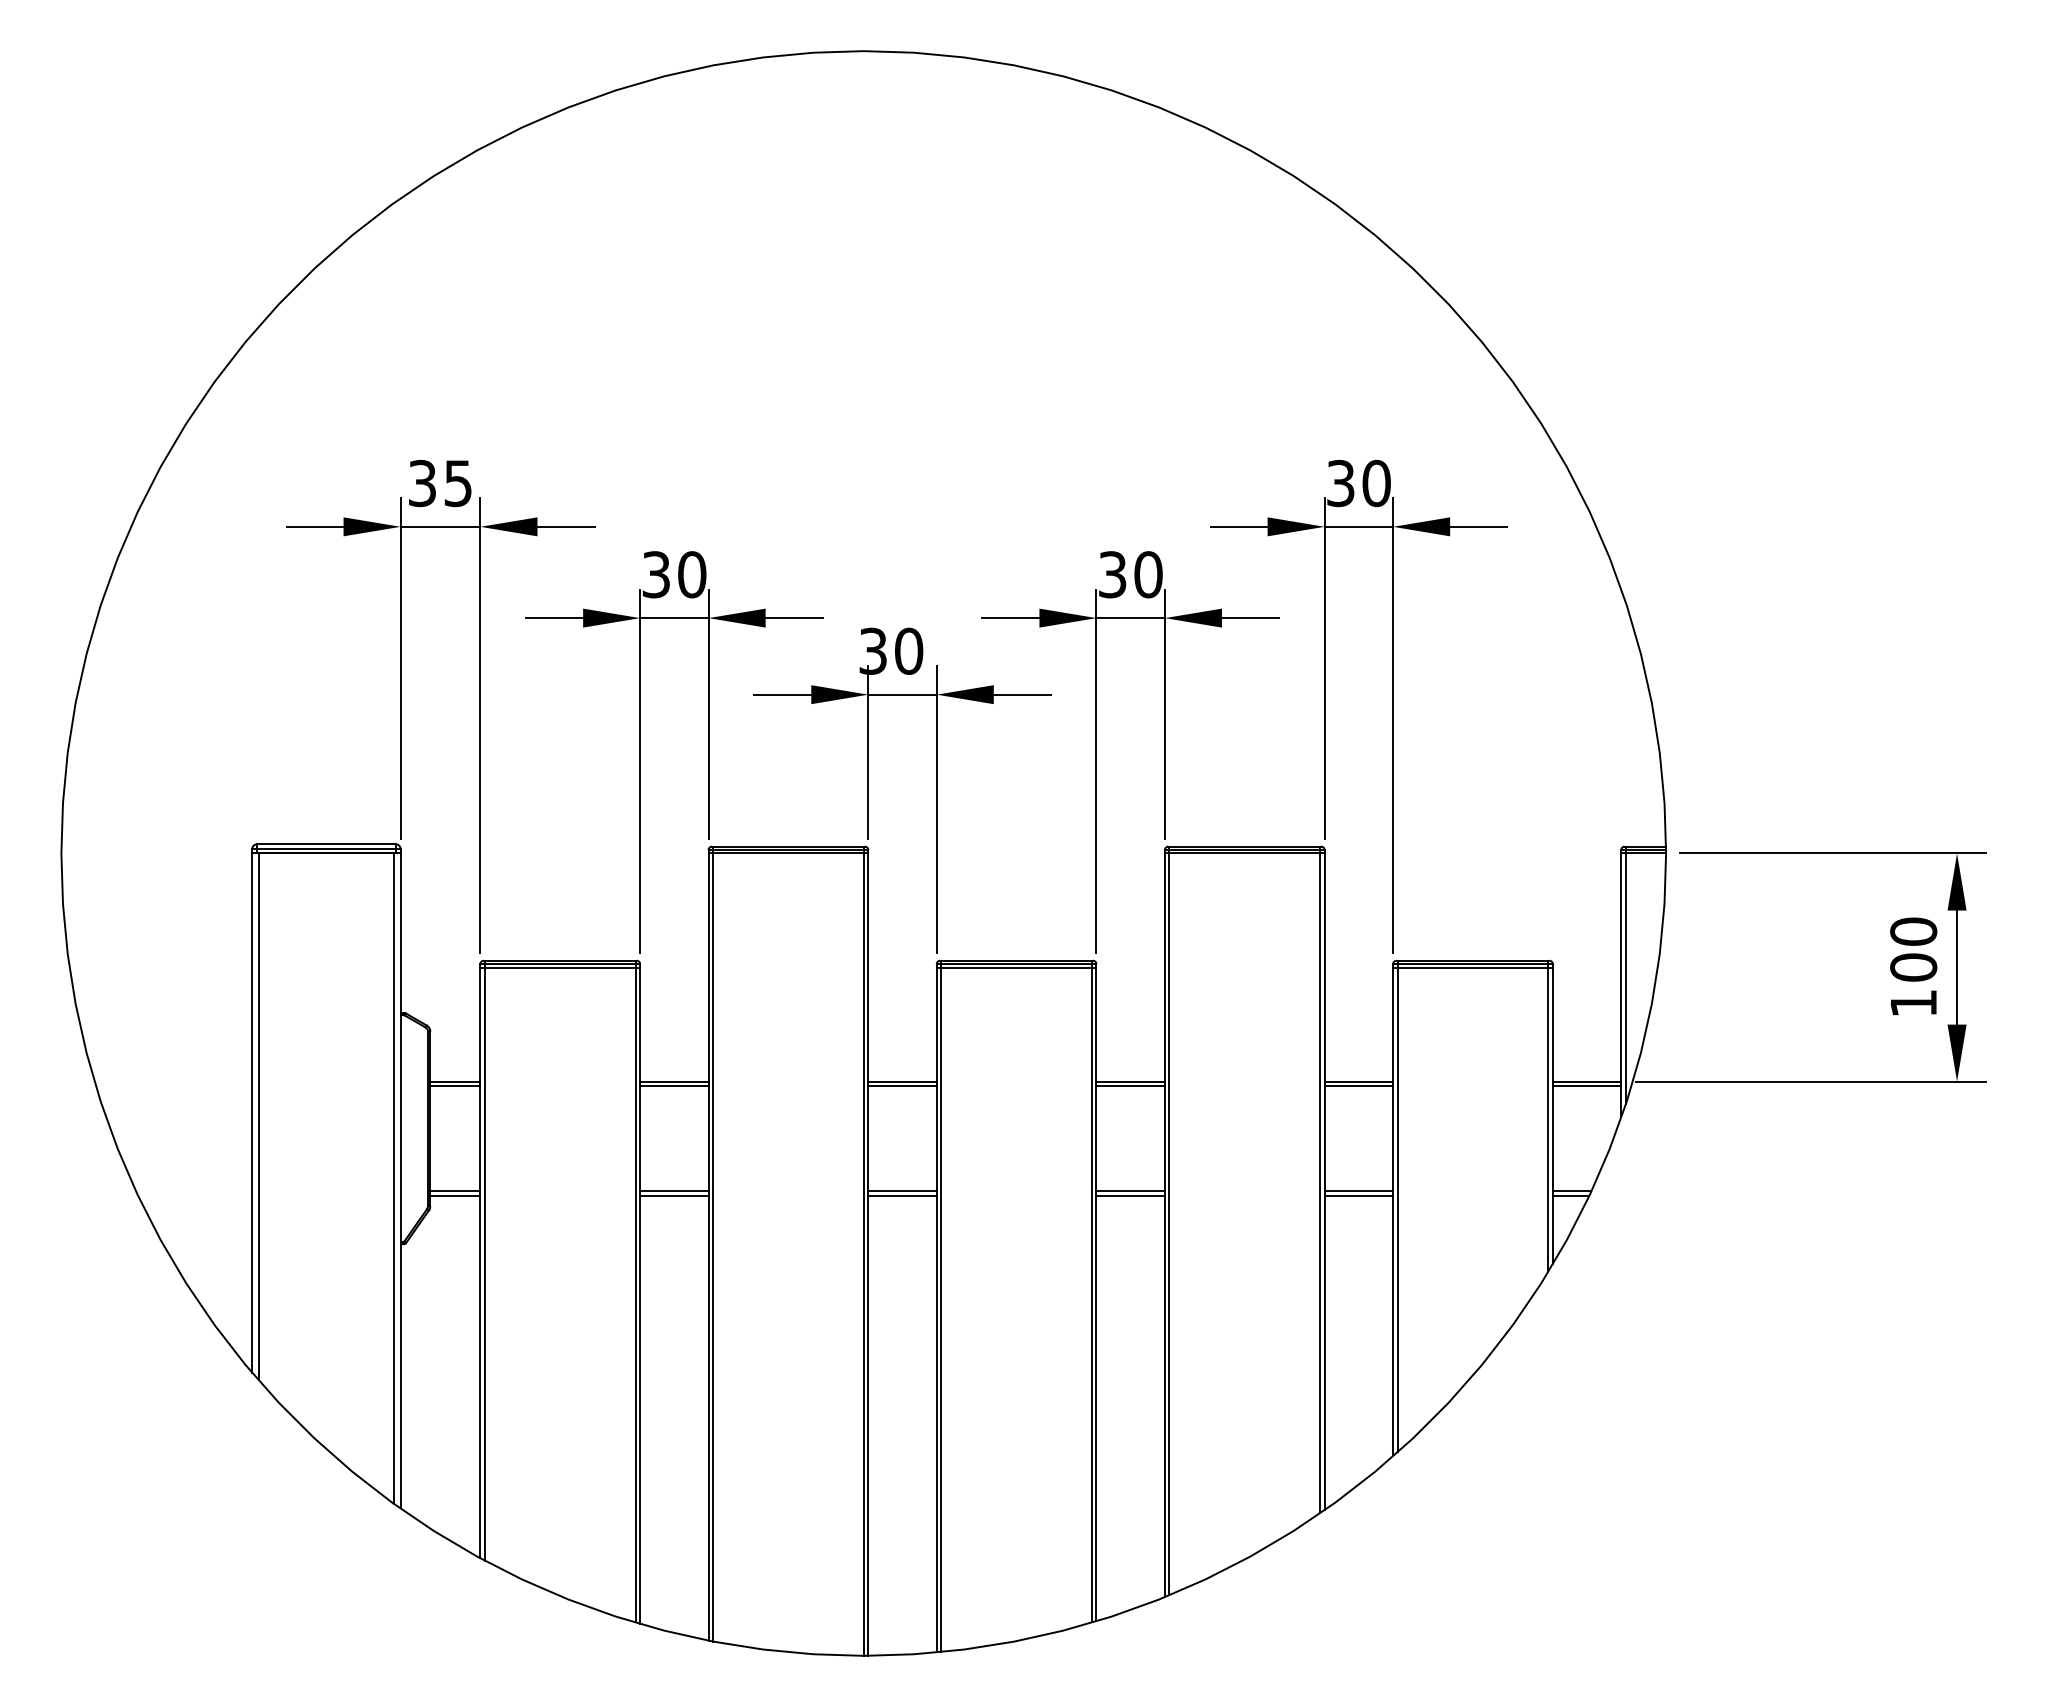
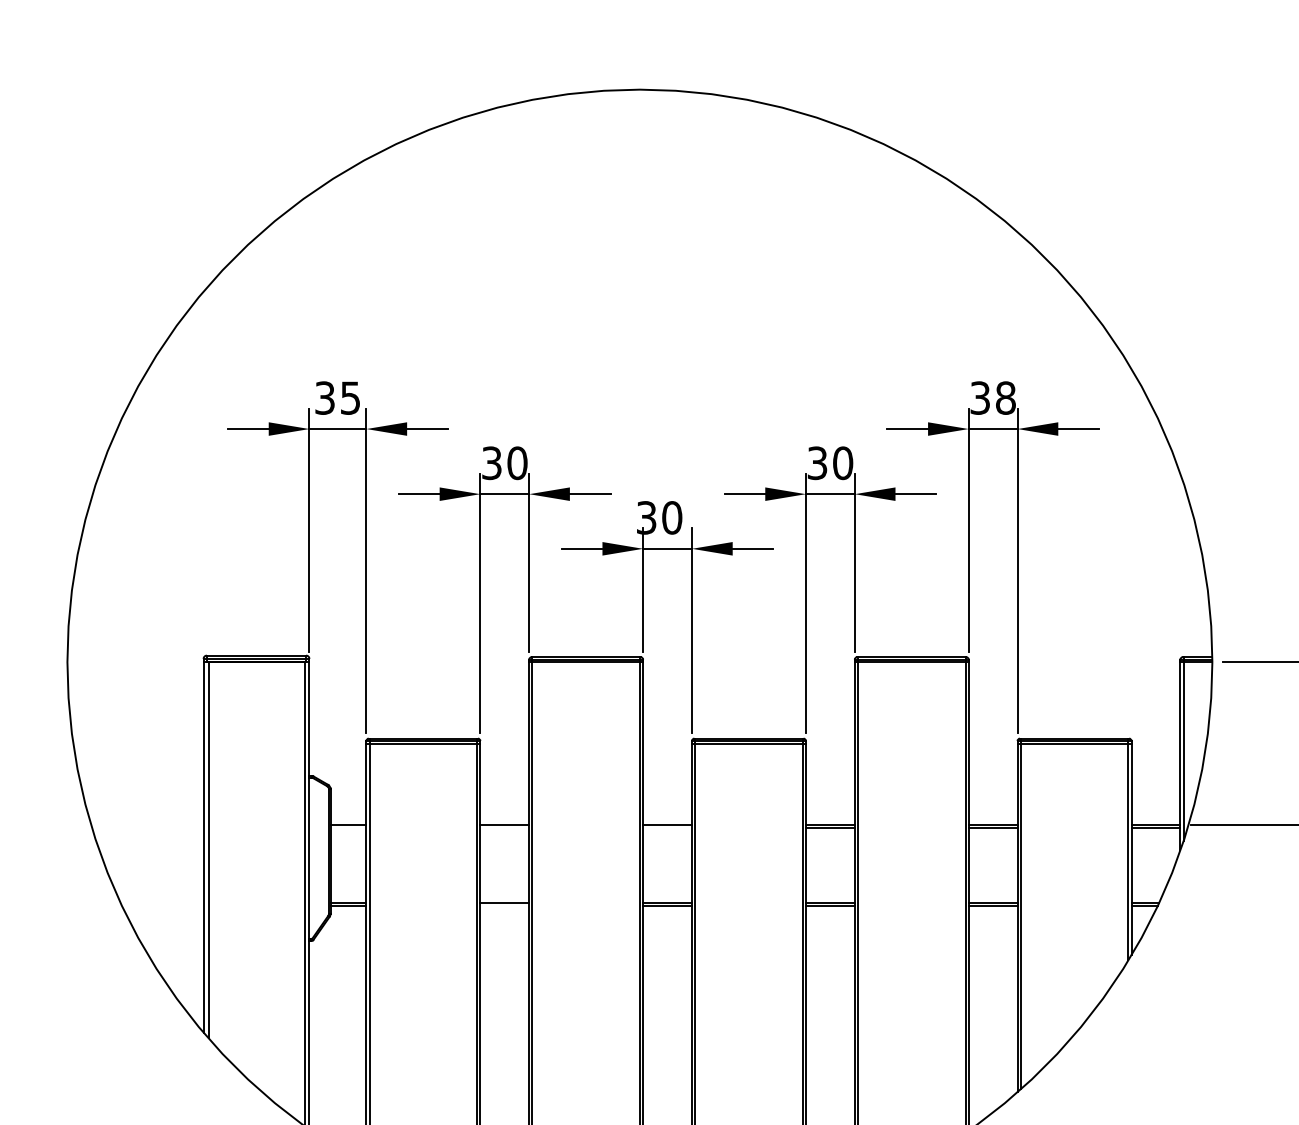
text: (1376, 483) -> (1005, 398), 30 -> 38
line: (455, 1086) -> (348, 828), removed
line: (674, 1086) -> (504, 828), removed
line: (902, 1086) -> (667, 828), removed
line: (674, 1195) -> (504, 906), removed

